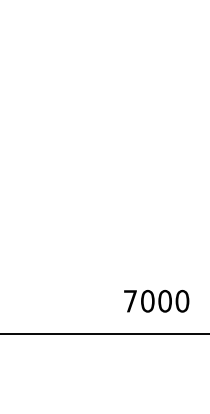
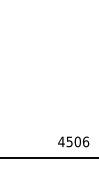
text: (155, 300) -> (73, 141), 7000 -> 4506

